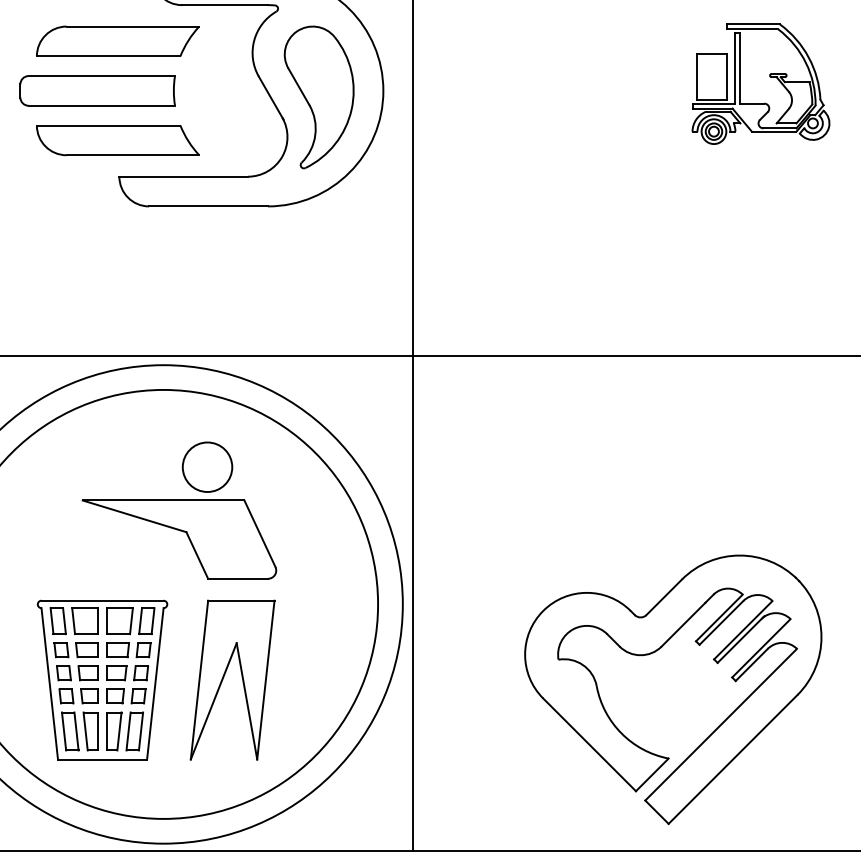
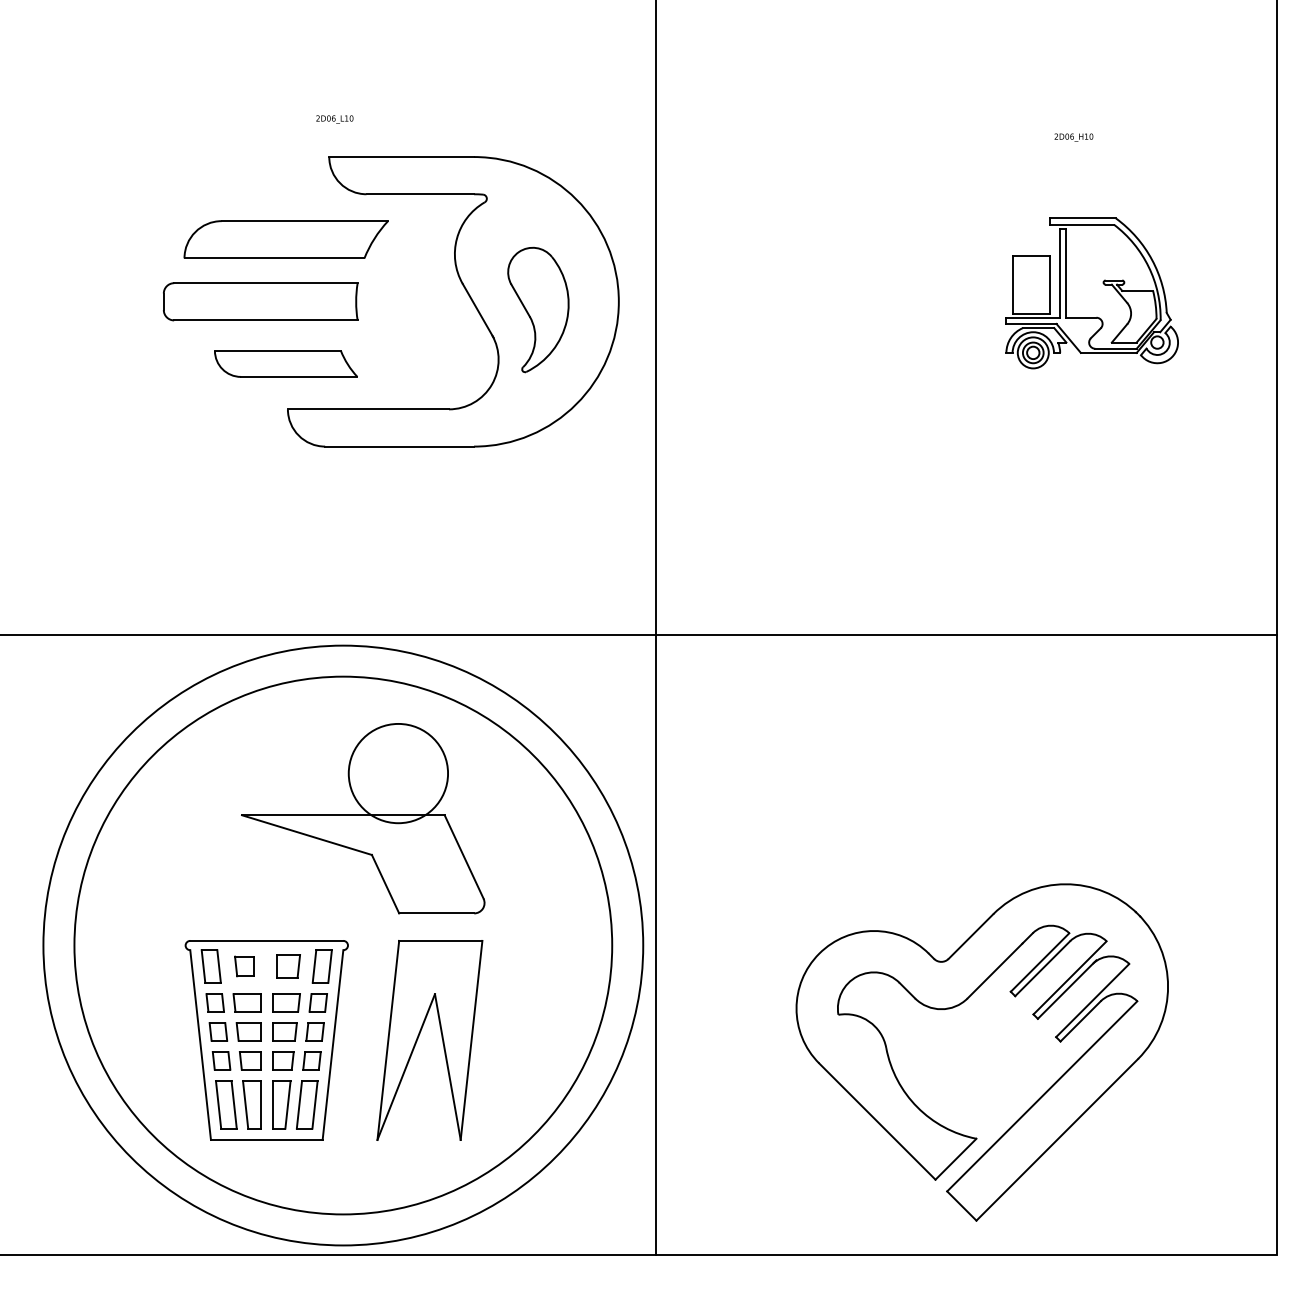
part: (319, 97) -> (538, 309), size x0.7
part: (117, 140) -> (285, 363), size x0.7
circle: (207, 467) -> (398, 773), size x1.6
part: (84, 621) -> (244, 966), size x0.6
part: (119, 621) -> (288, 966), size x0.7

